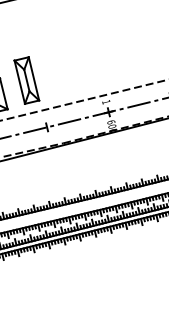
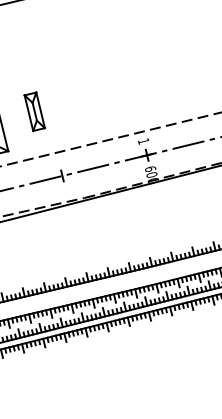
part: (26, 80) -> (34, 111), size x0.6

